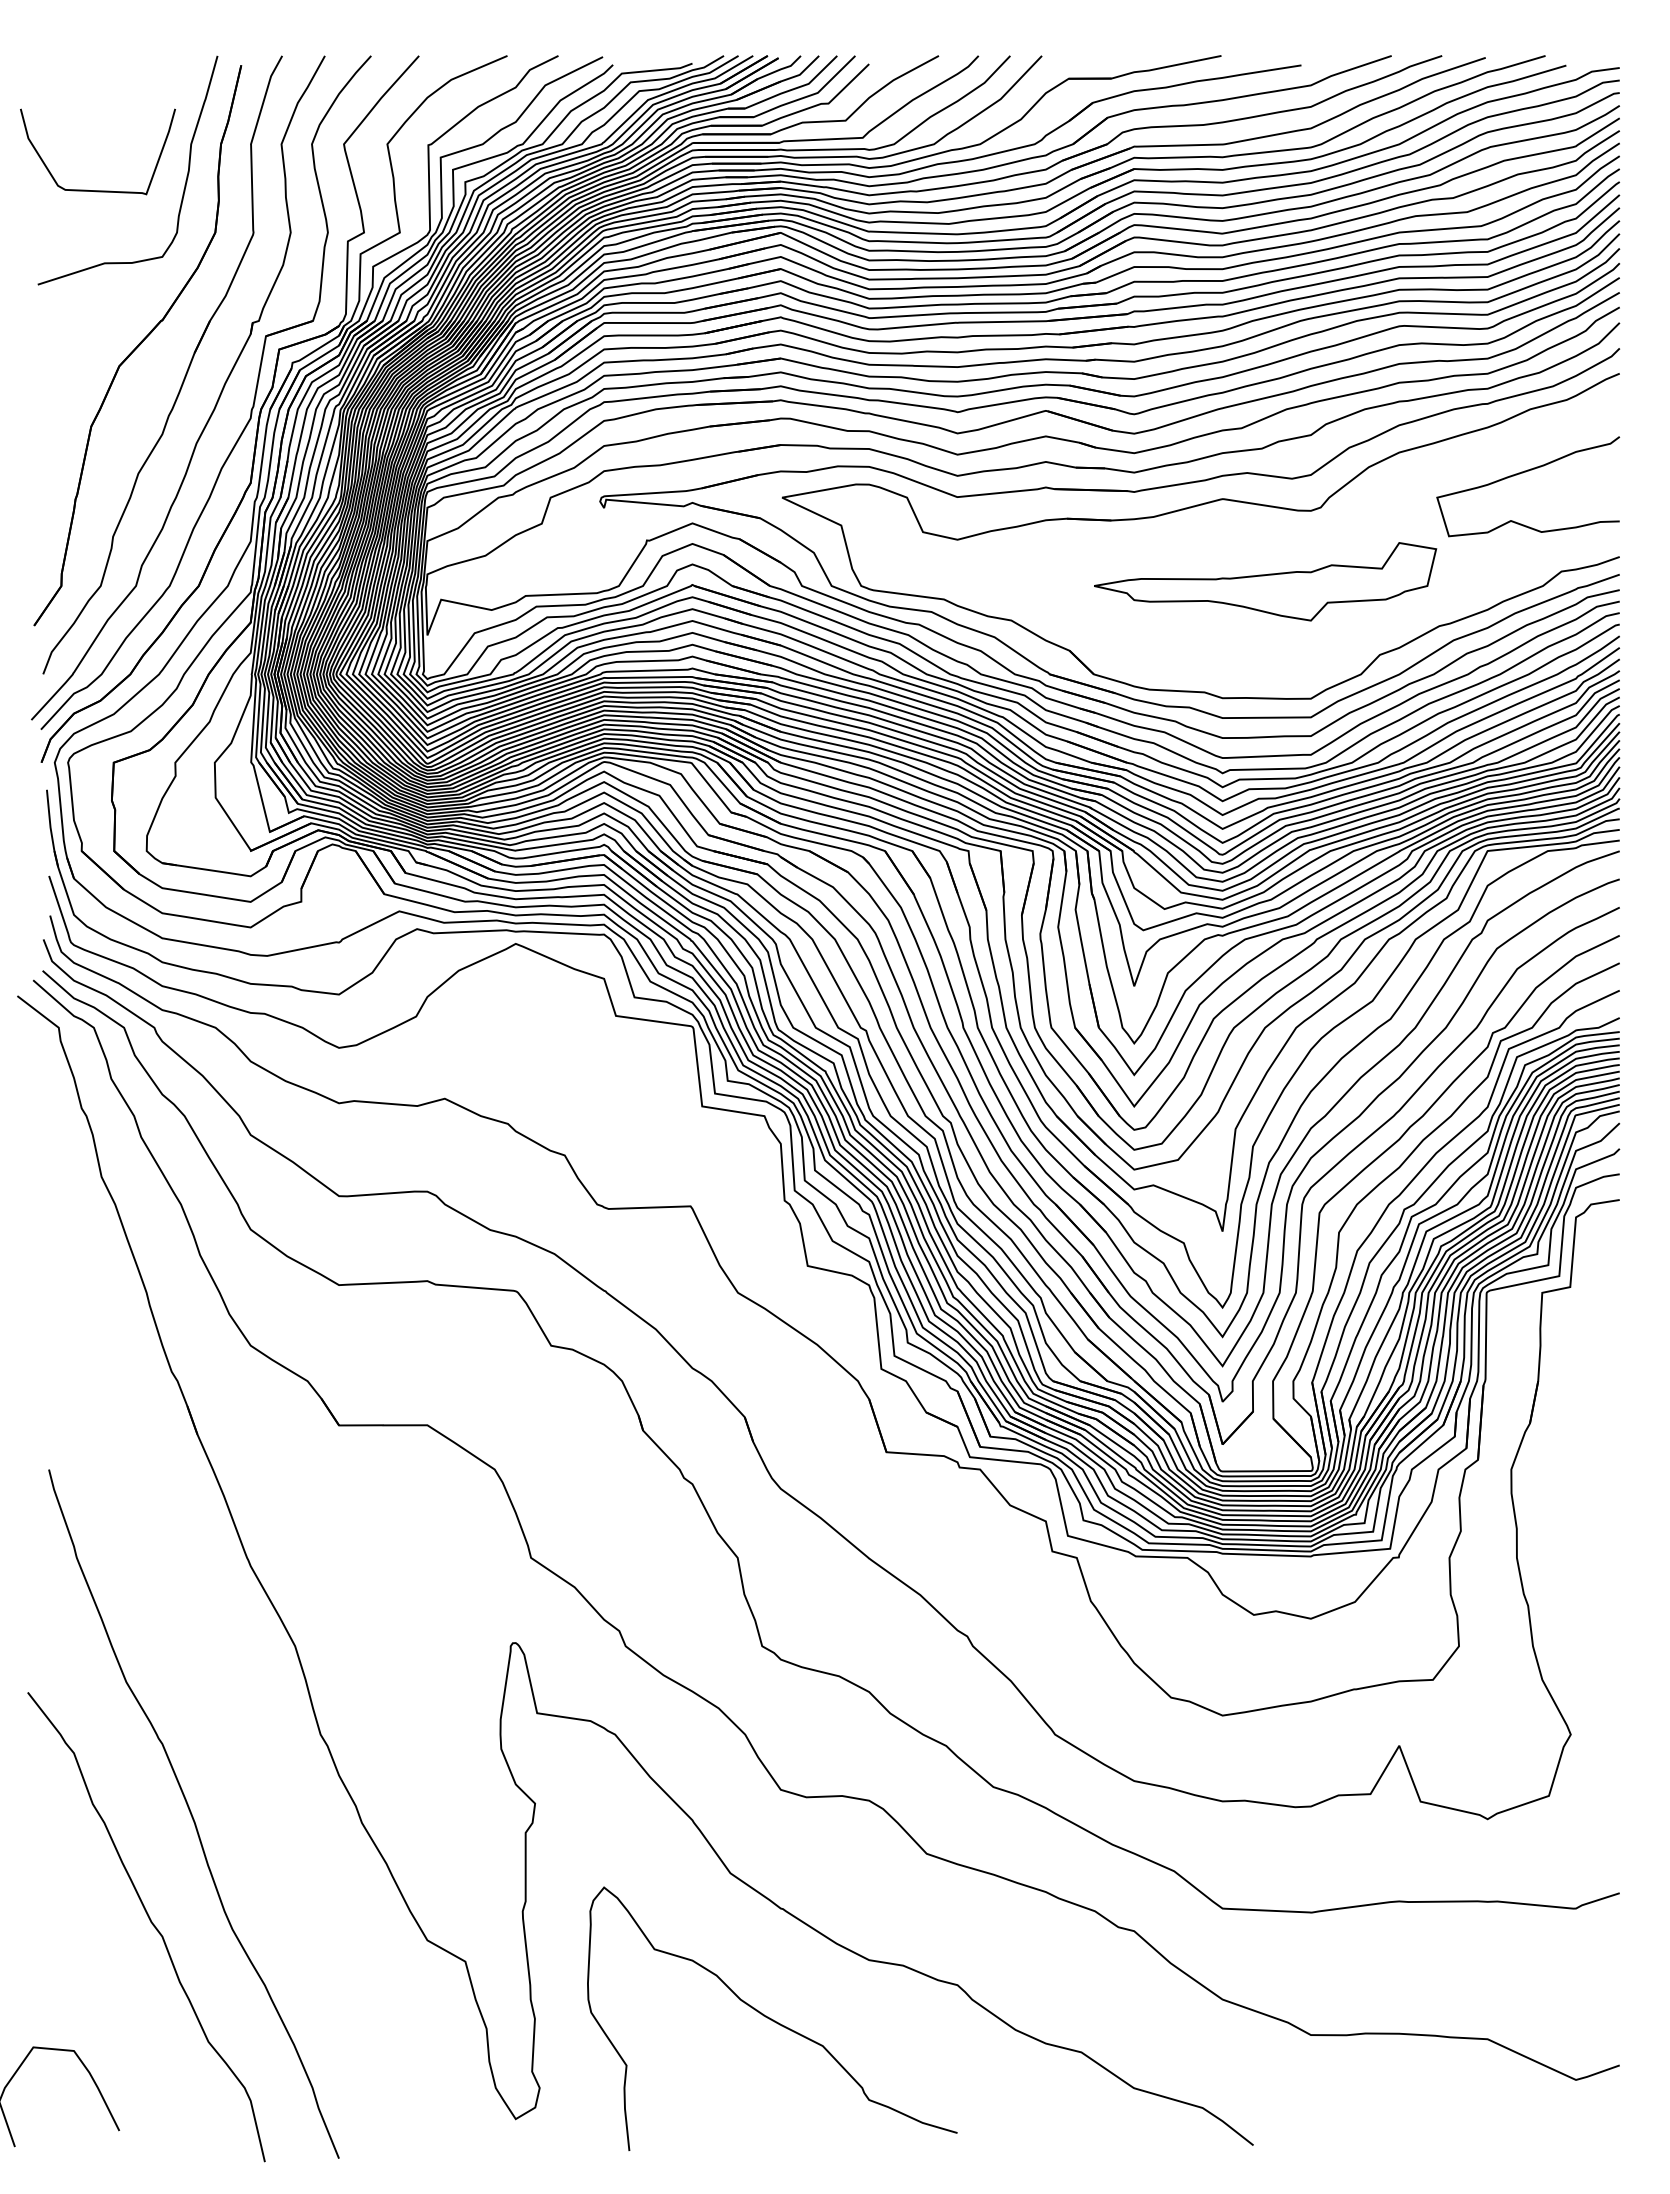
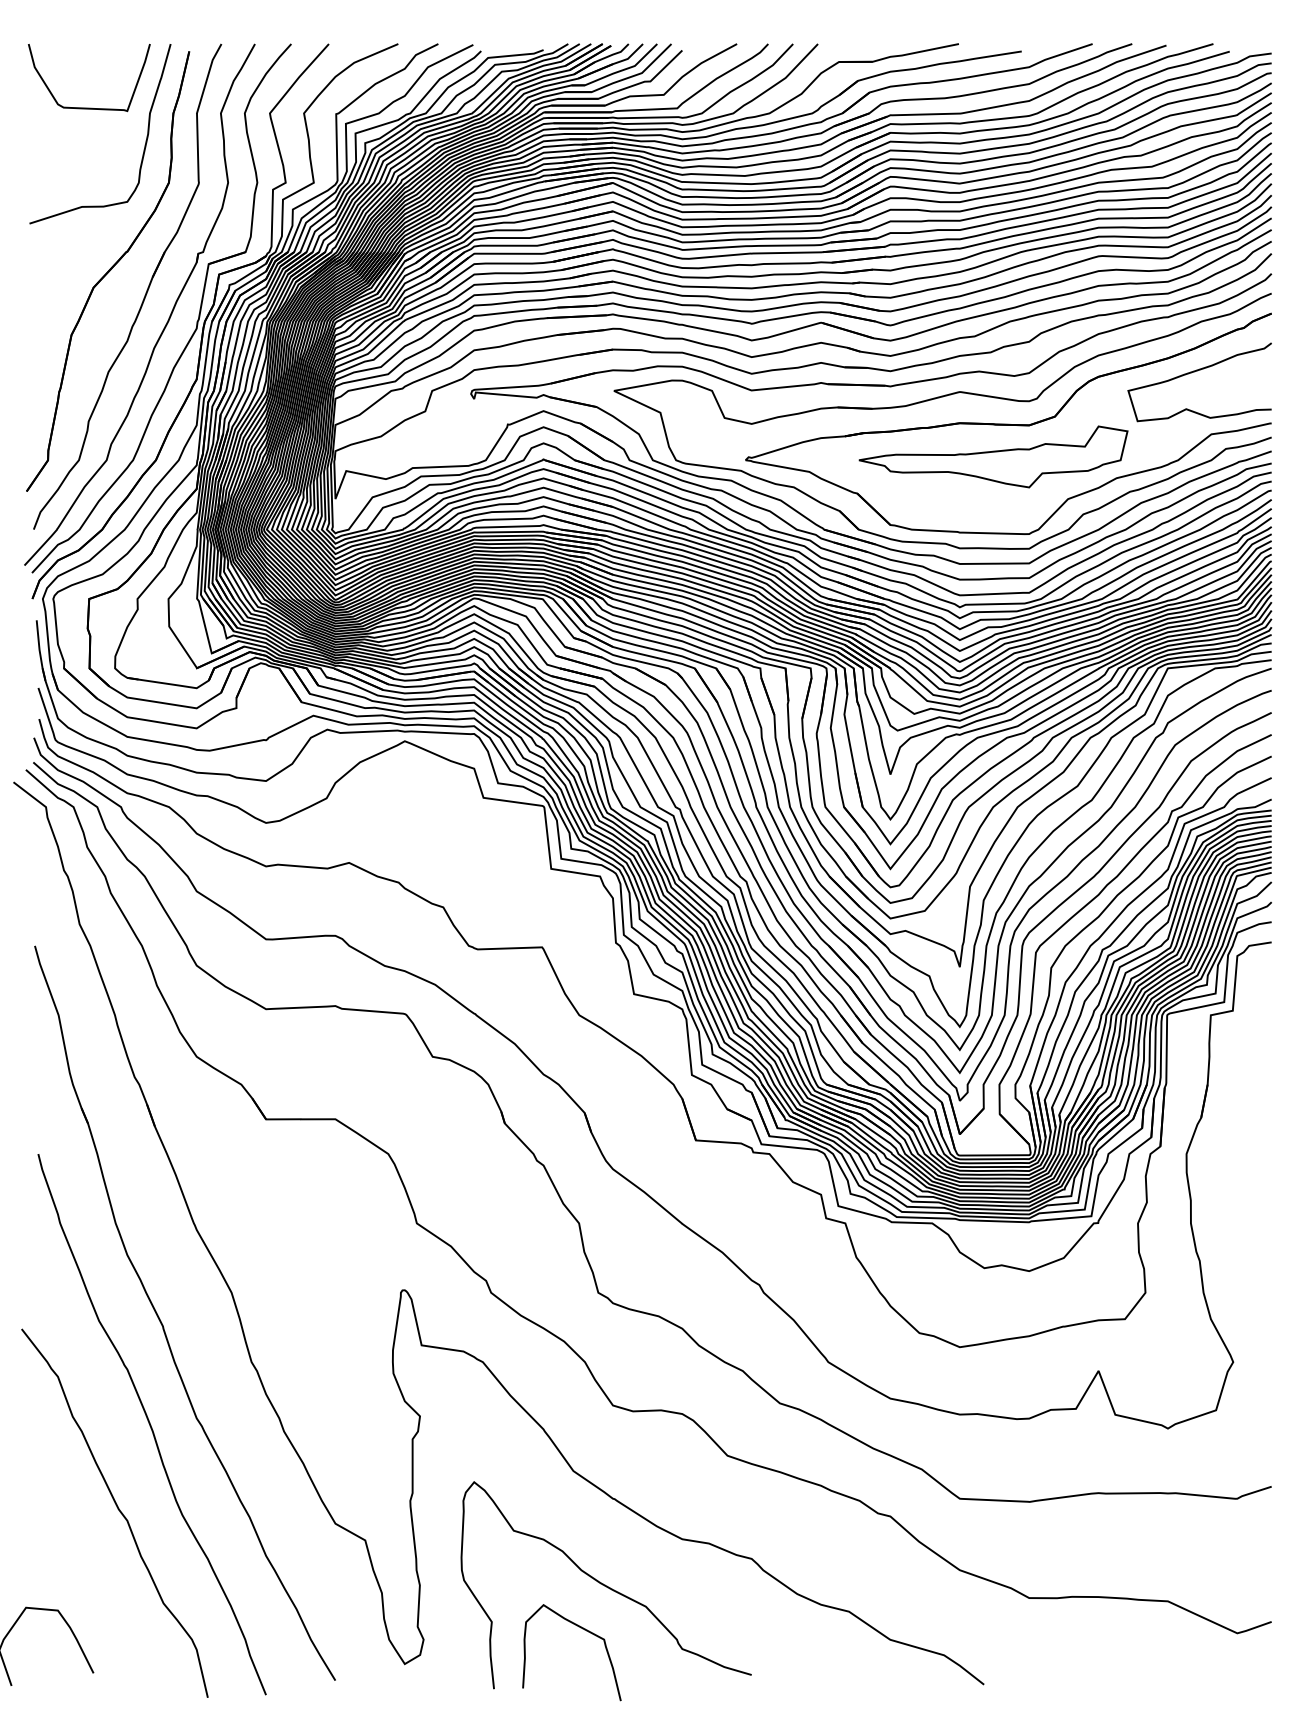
curve: (97, 190) -> (88, 108), moved
part: (1284, 539) -> (1008, 423), added
part: (207, 1686) -> (162, 1324), added
curve: (743, 2075) -> (583, 1629), added

